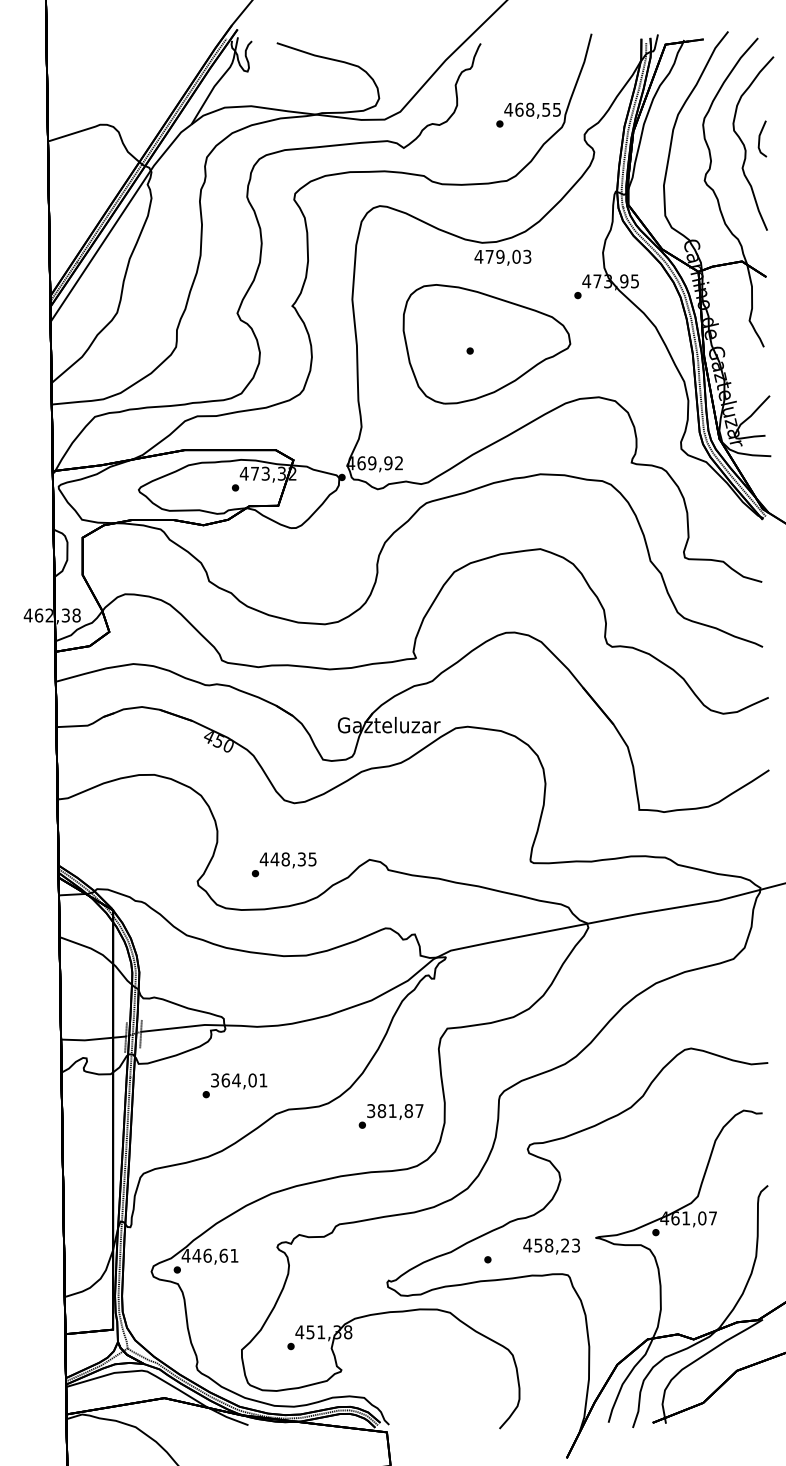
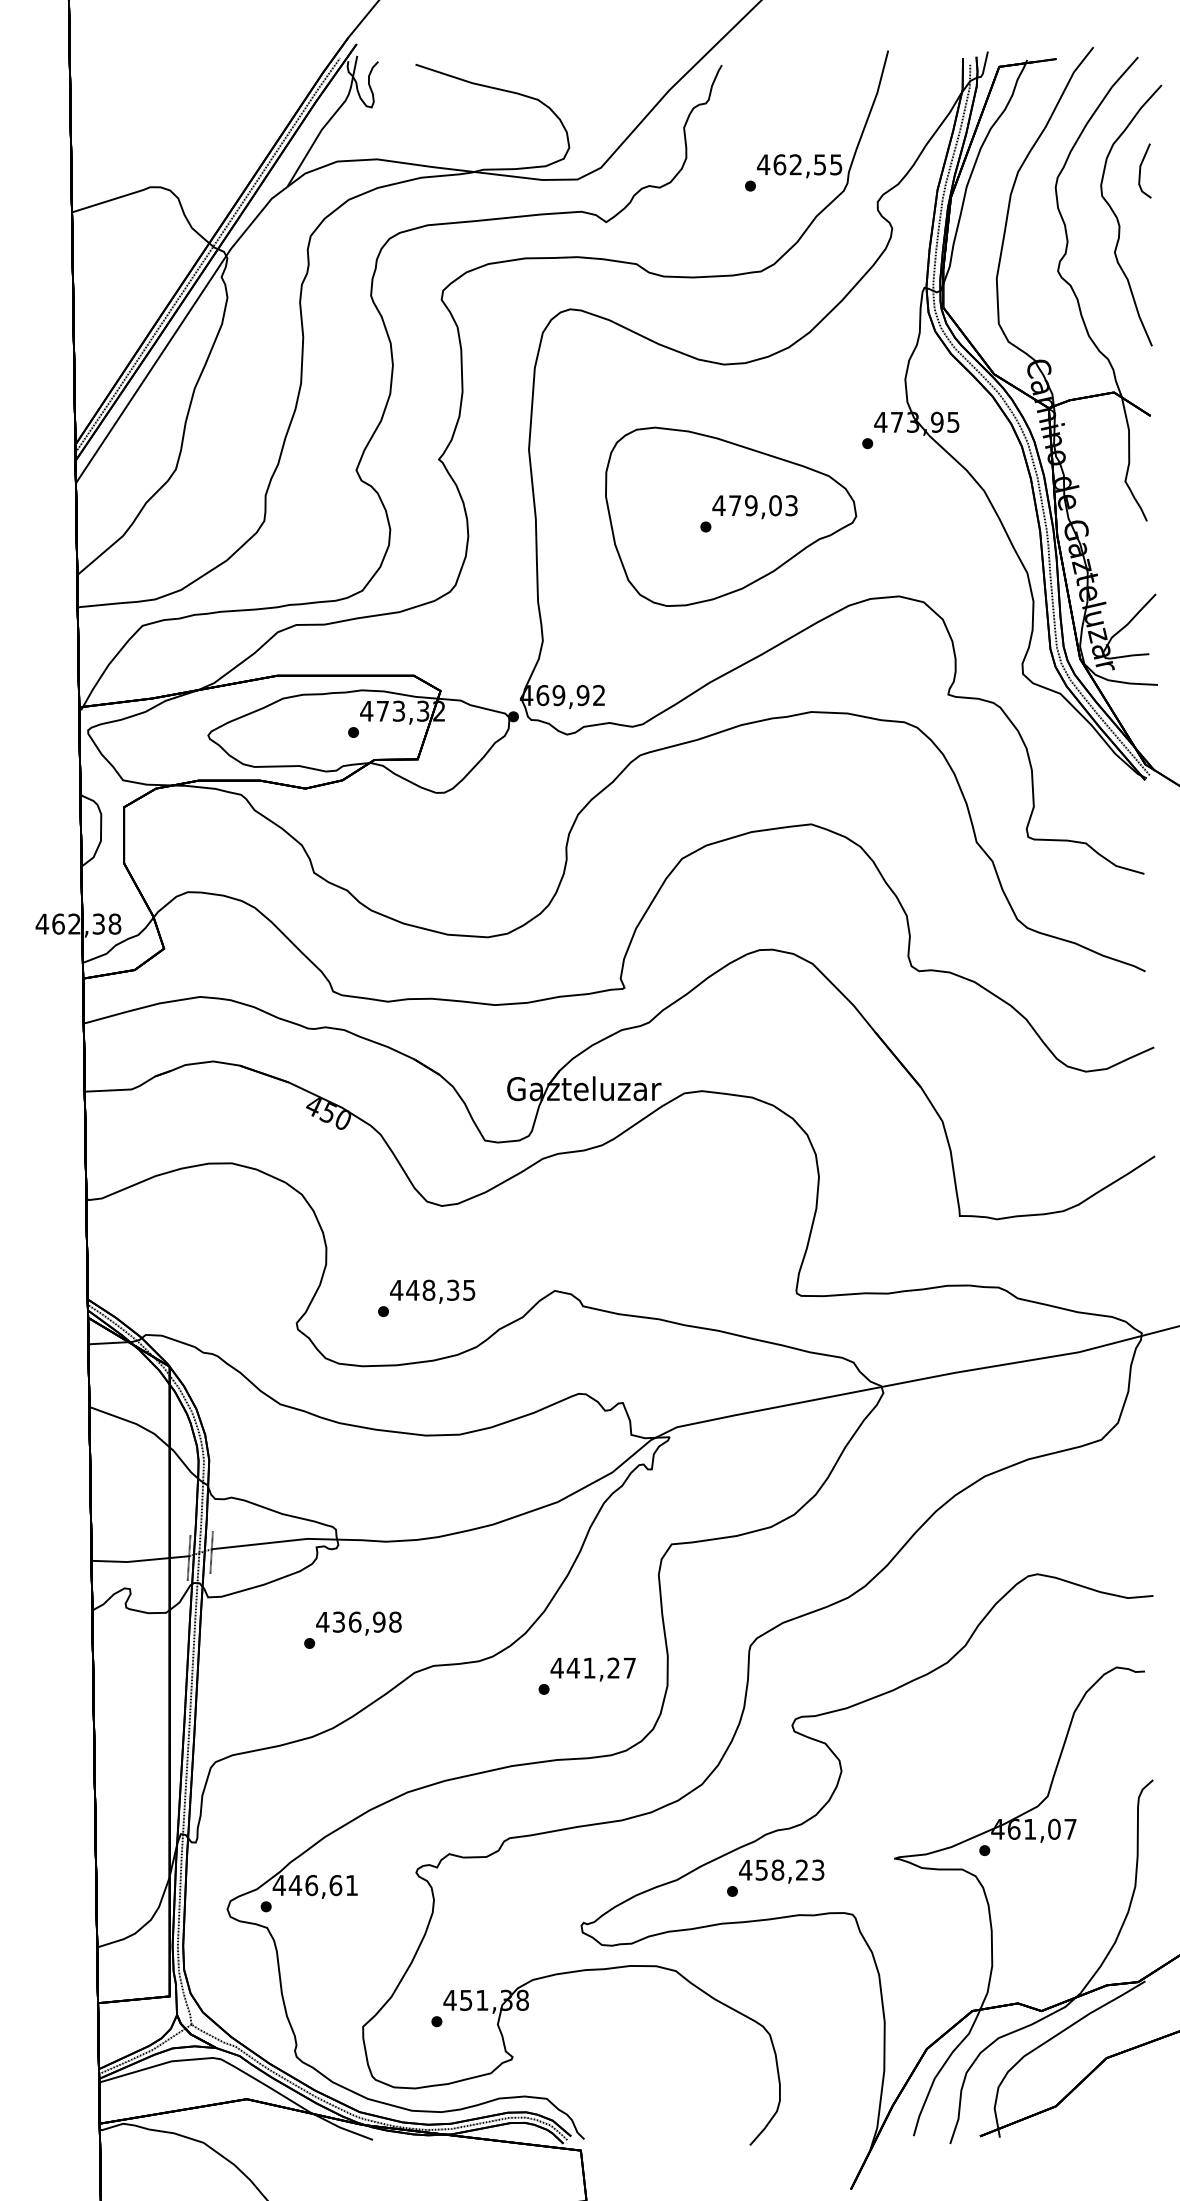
text: (530, 109) -> (796, 164), 468,55 -> 462,55
line: (760, 138) -> (1141, 170), moved
text: (502, 257) -> (754, 506), moved
text: (238, 1080) -> (358, 1622), 364,01 -> 436,98
text: (389, 1111) -> (584, 1668), 381,87 -> 441,27
text: (551, 1246) -> (781, 1871), moved

